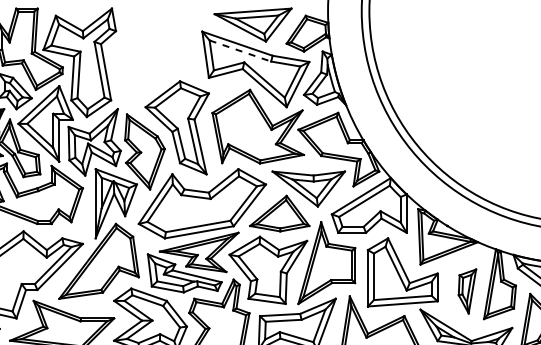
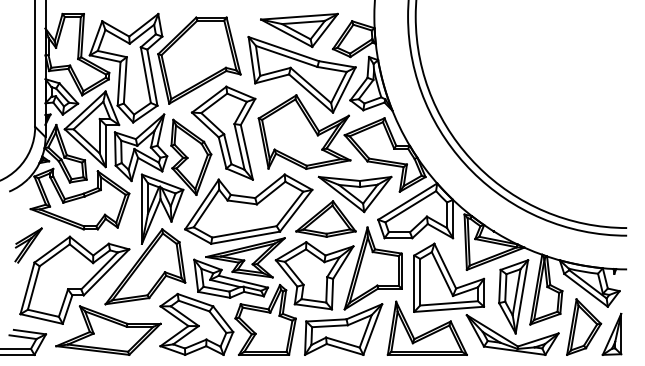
line: (240, 51) -> (286, 56), dashed -> solid
part: (153, 55) -> (199, 60), added
part: (467, 291) -> (513, 296), size x1.67

